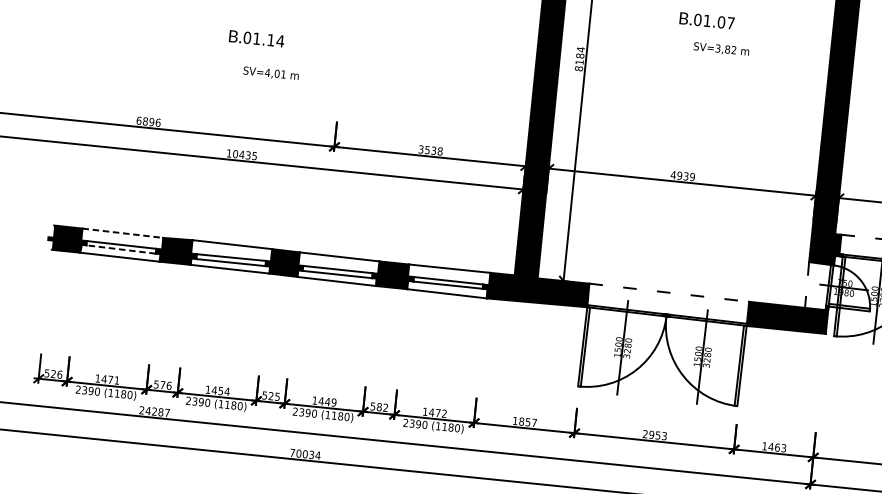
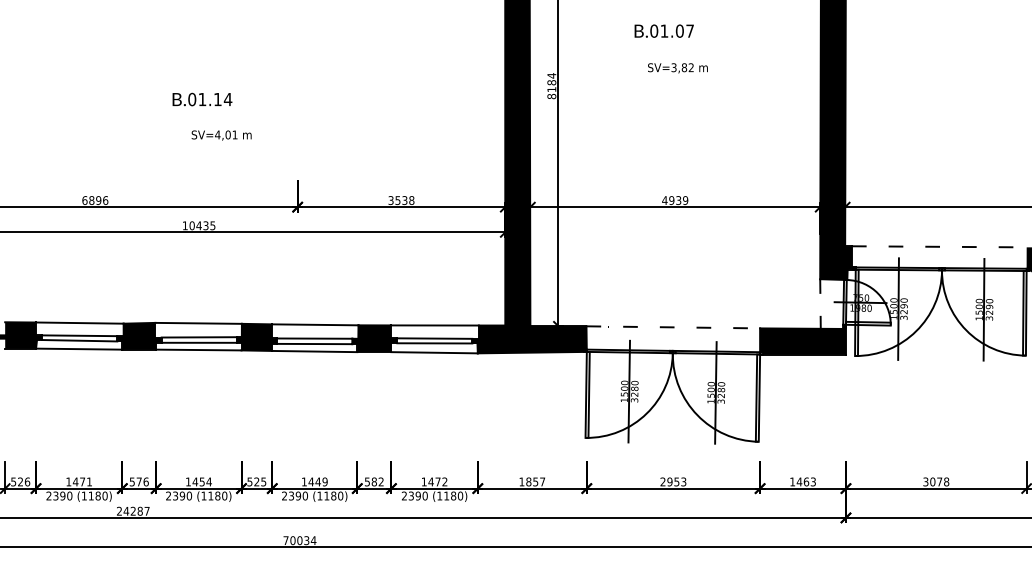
text: (706, 20) -> (663, 30), moved
text: (721, 49) -> (677, 68), moved
line: (122, 233) -> (79, 323), dashed -> solid
line: (121, 249) -> (79, 340), dashed -> solid

